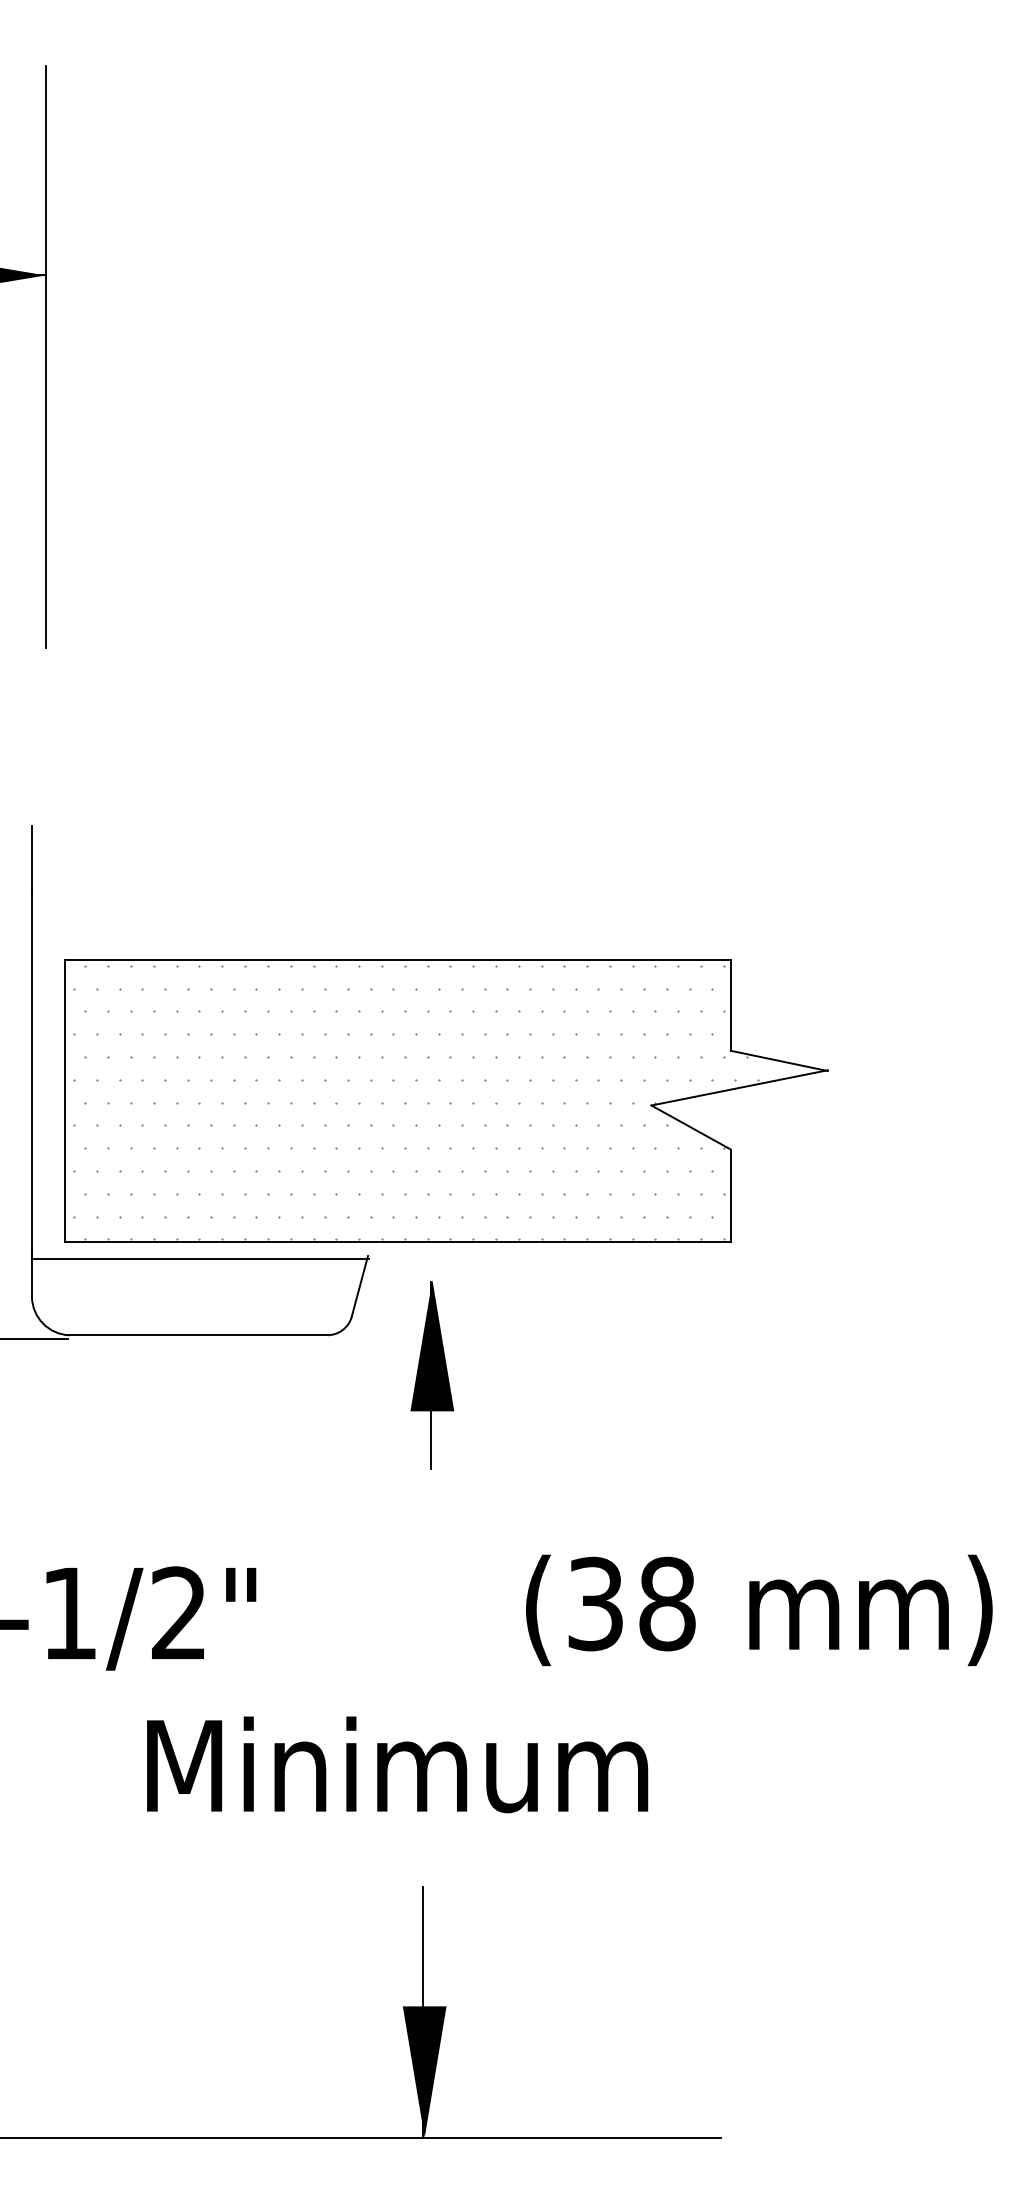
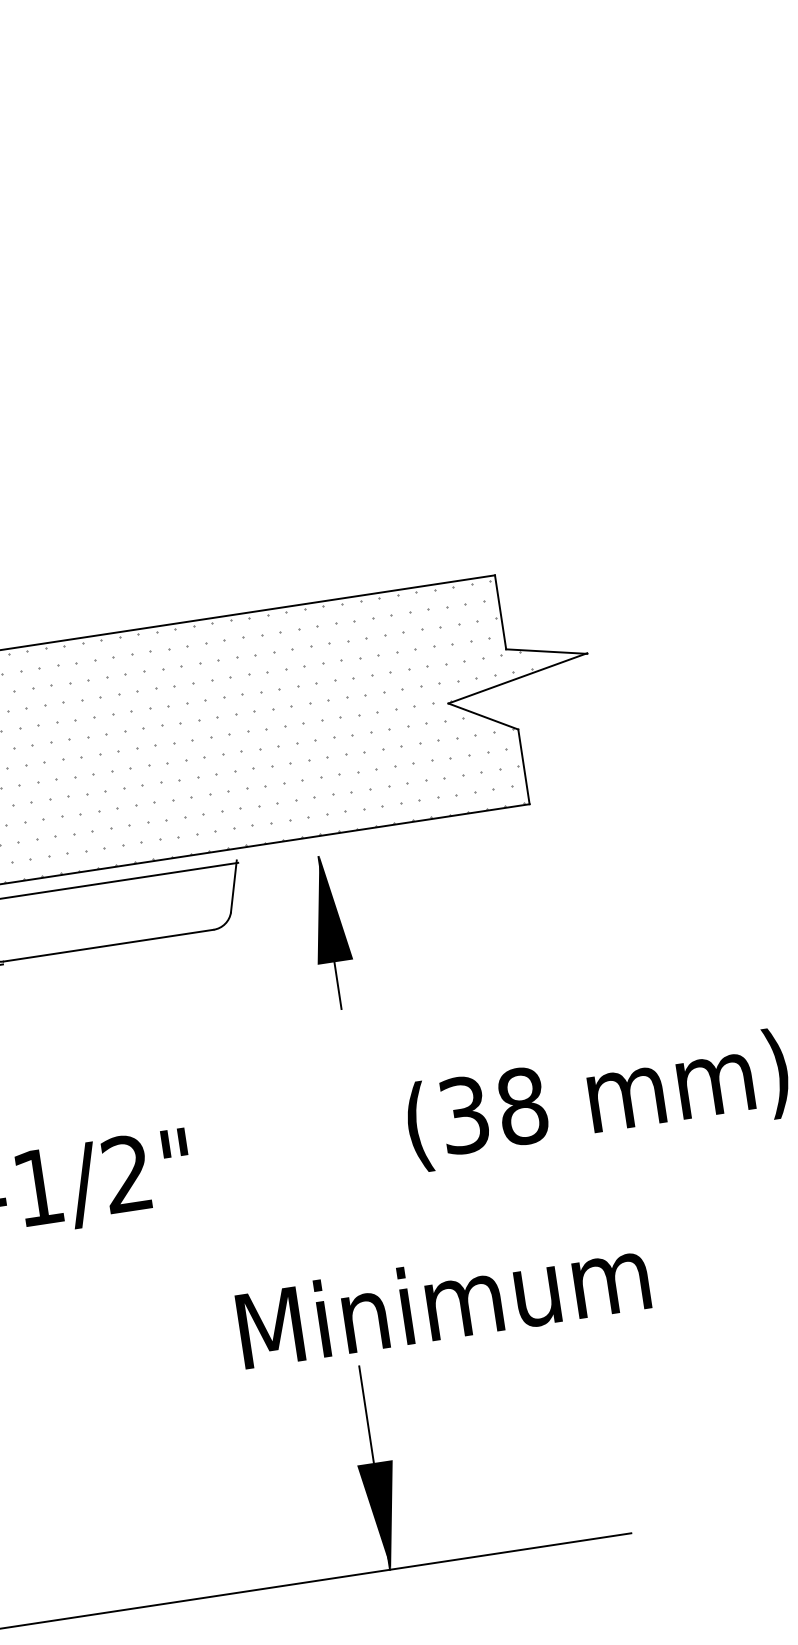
part: (432, 1374) -> (331, 932), moved
text: (397, 1764) -> (443, 1300), moved

